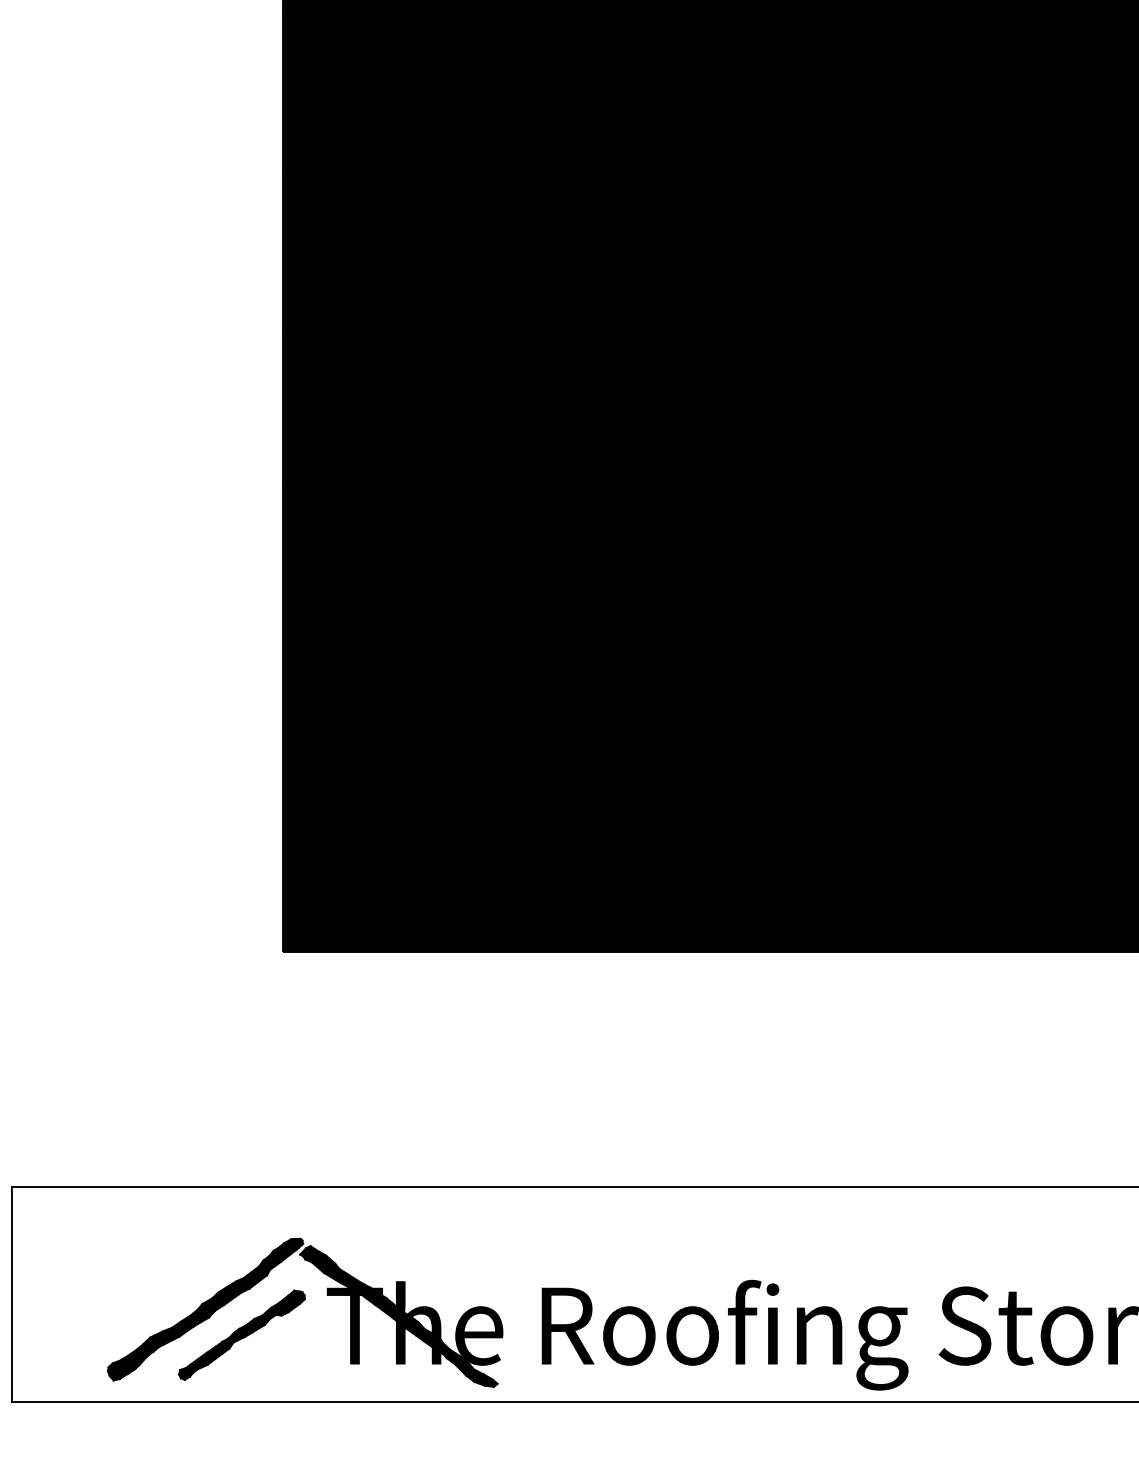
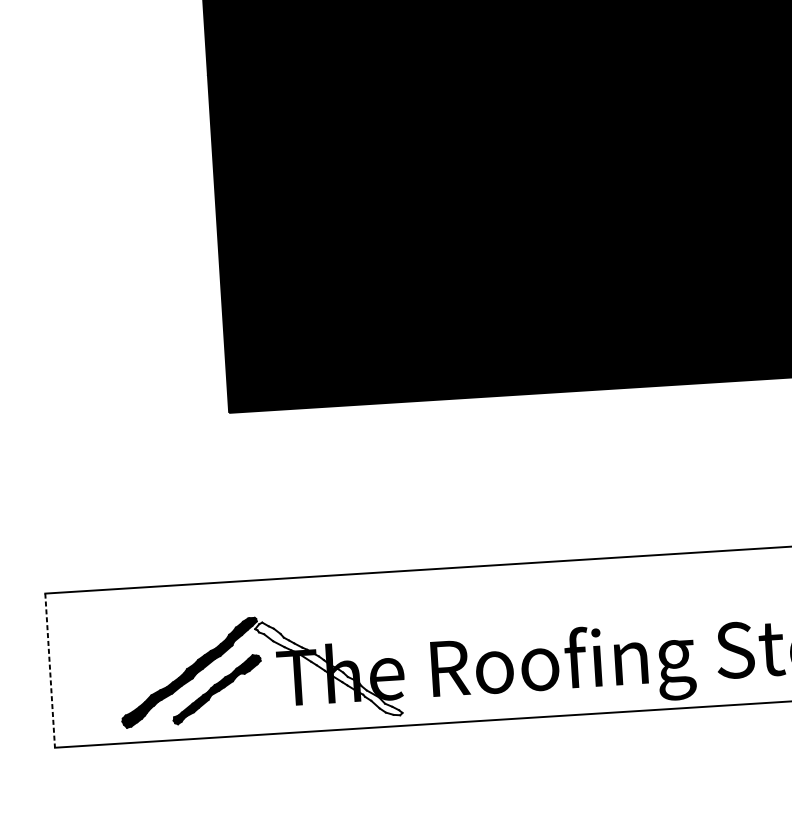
line: (11, 1294) -> (49, 670), solid -> dashed
fill: (398, 1316) -> (328, 669), removed

